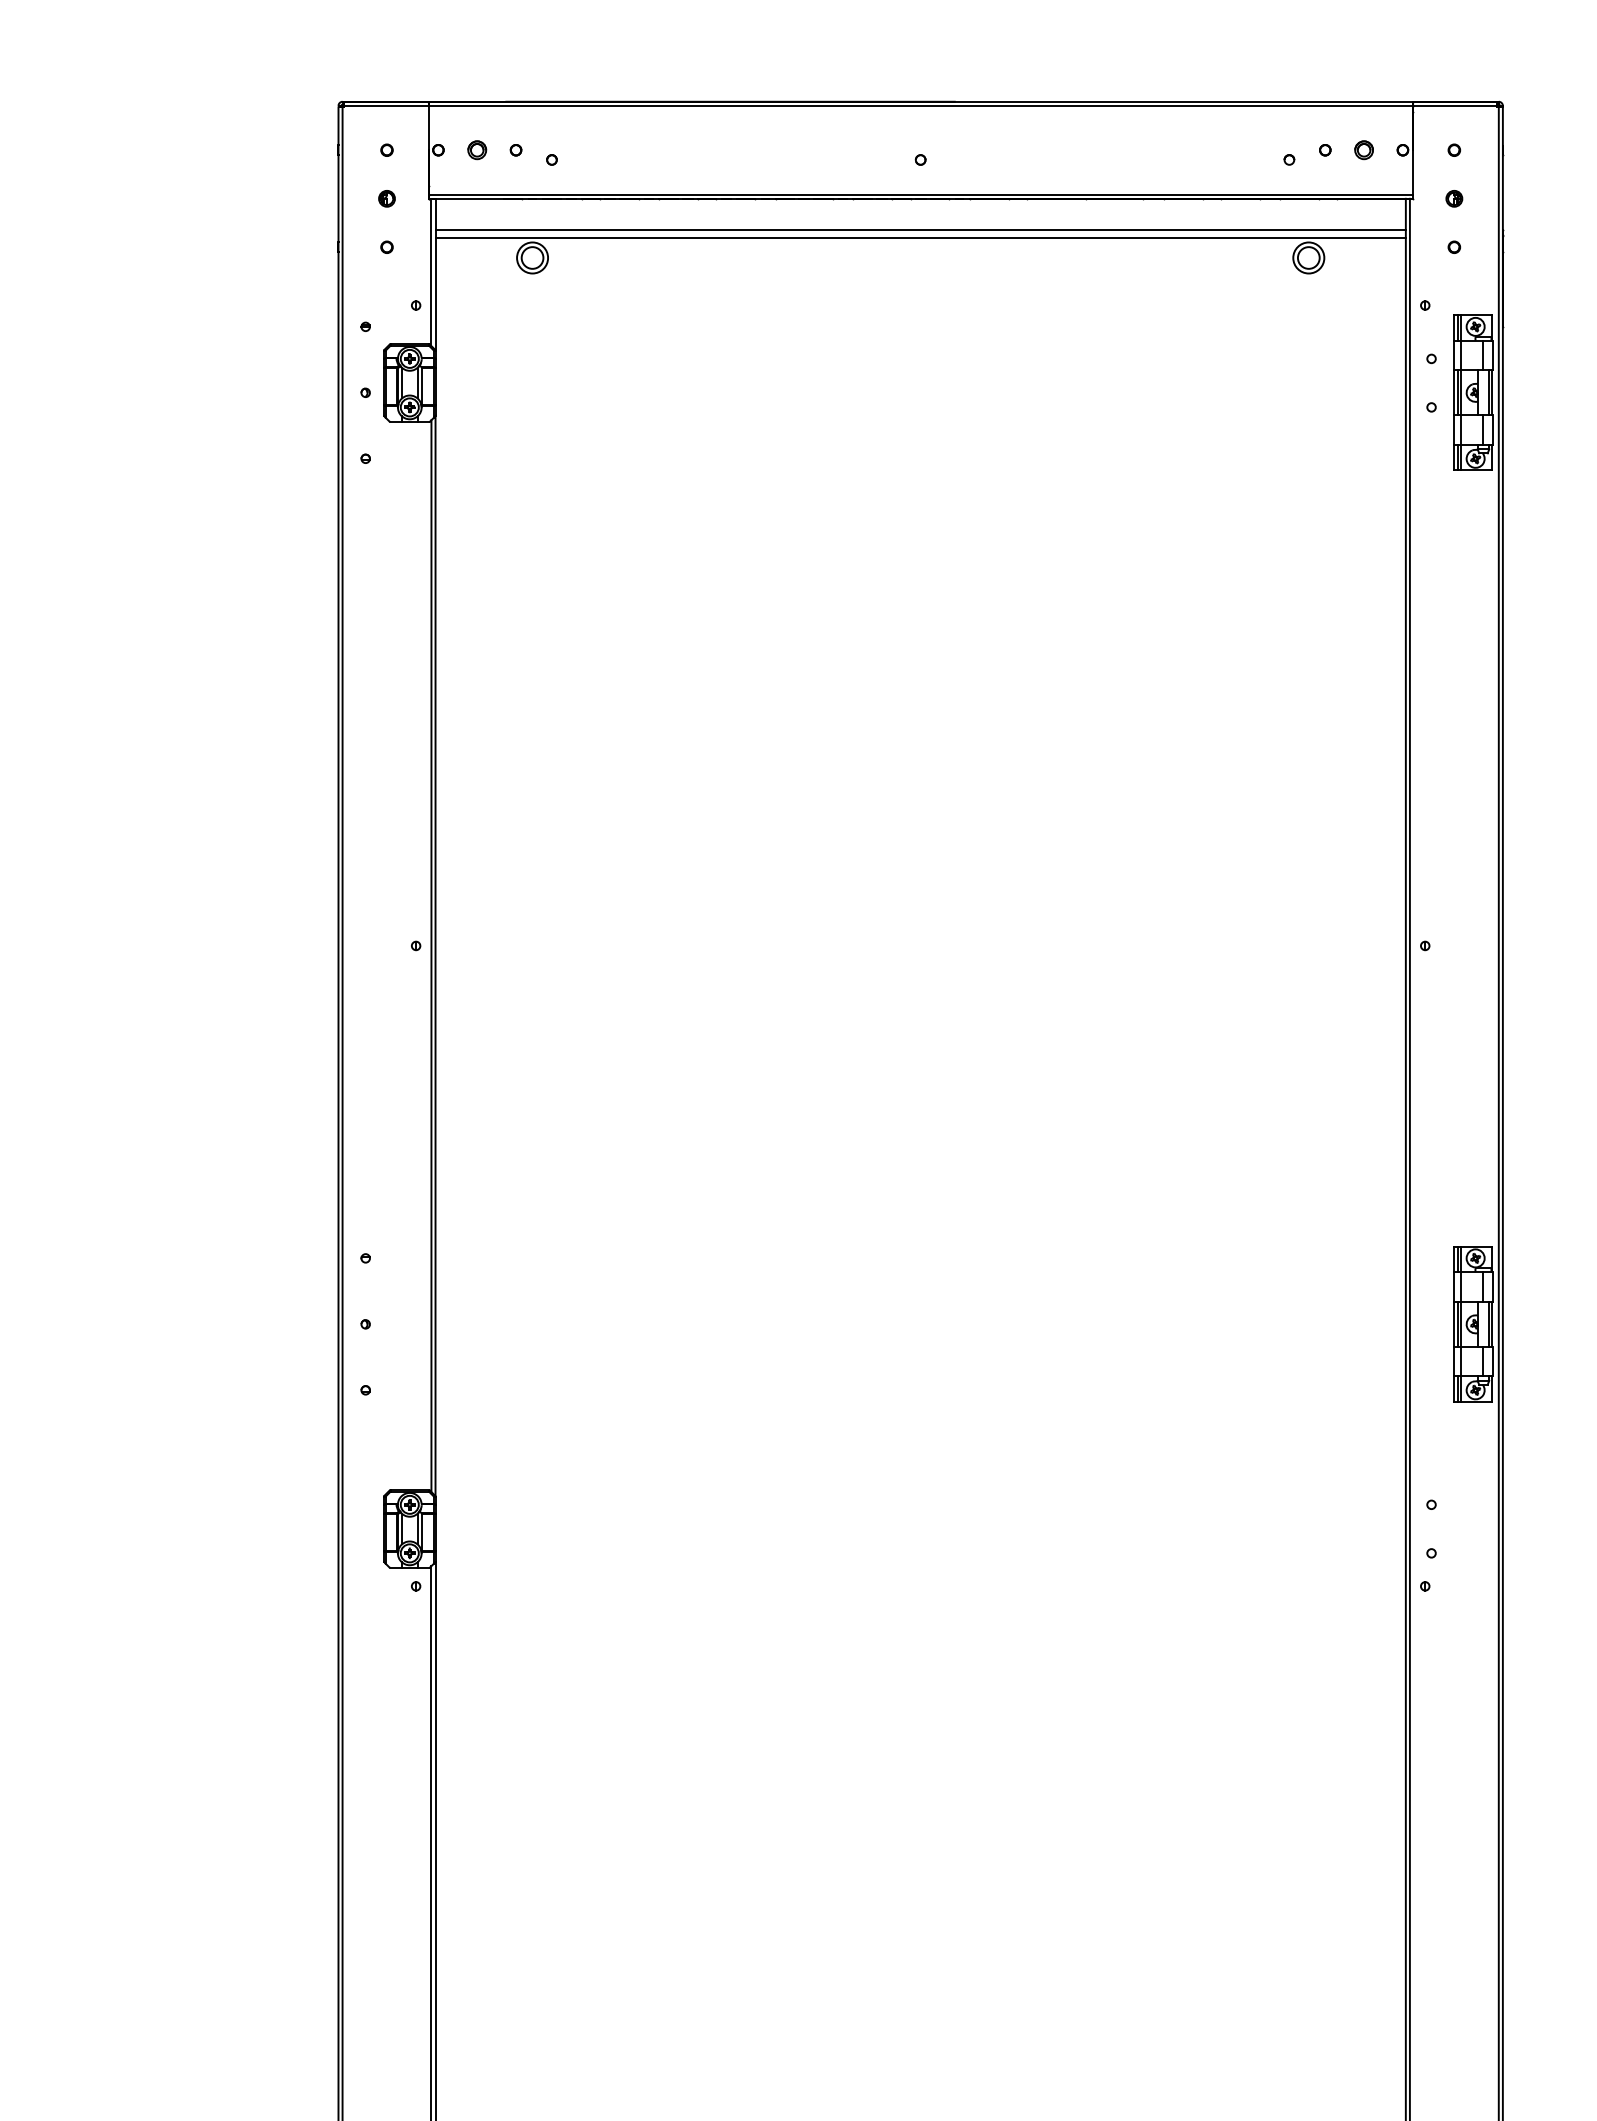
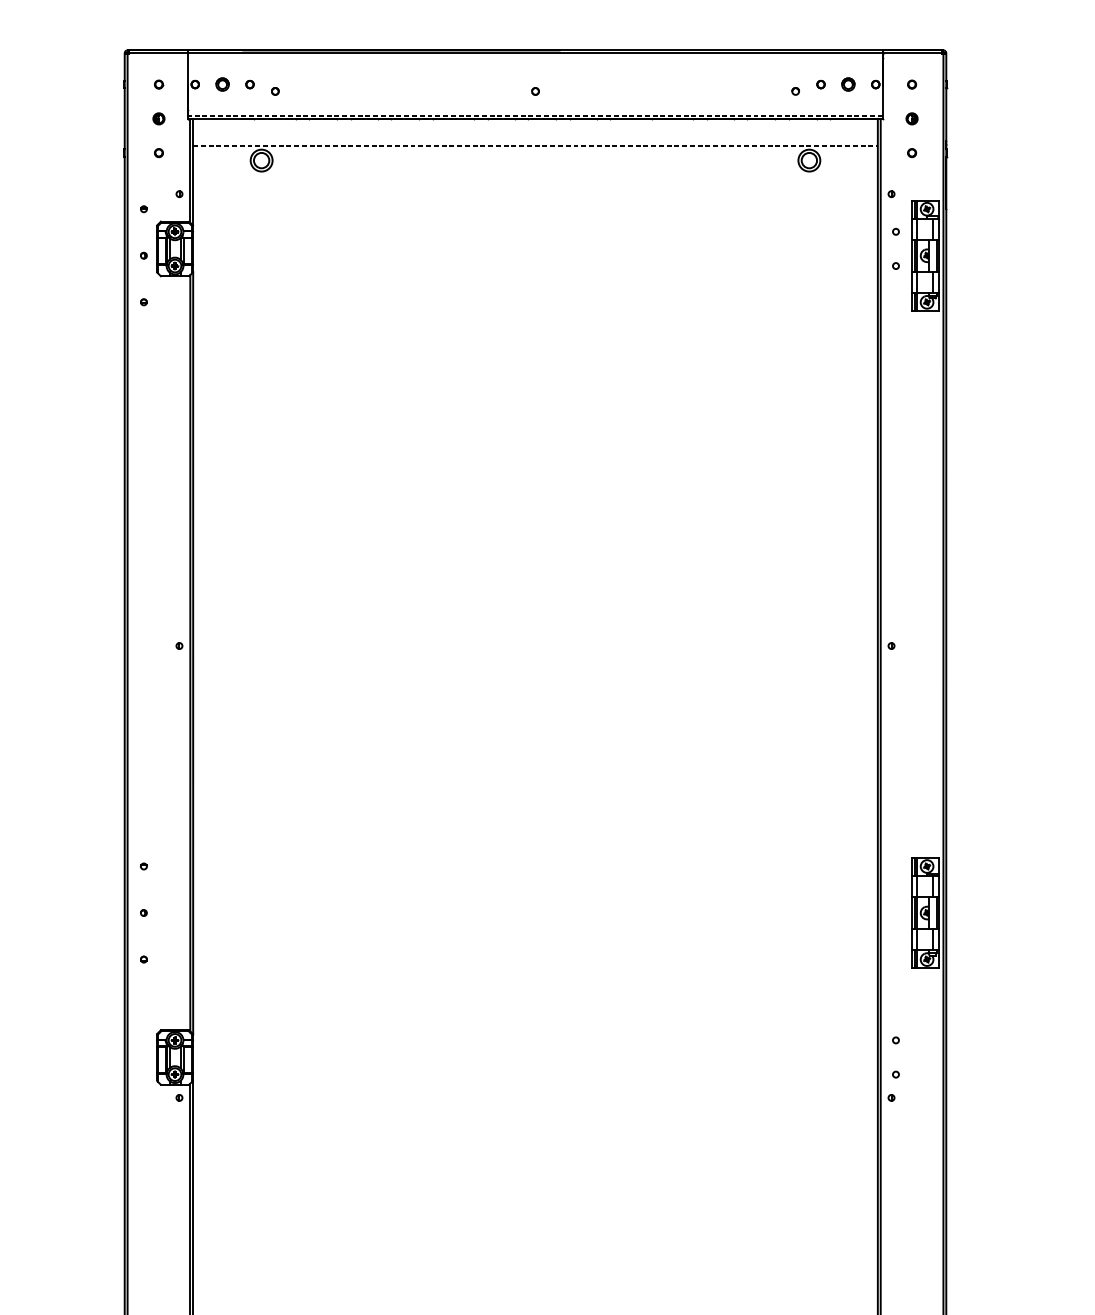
line: (920, 194) -> (535, 115), solid -> dashed
line: (920, 229) -> (535, 140), removed
line: (921, 237) -> (536, 146), solid -> dashed

